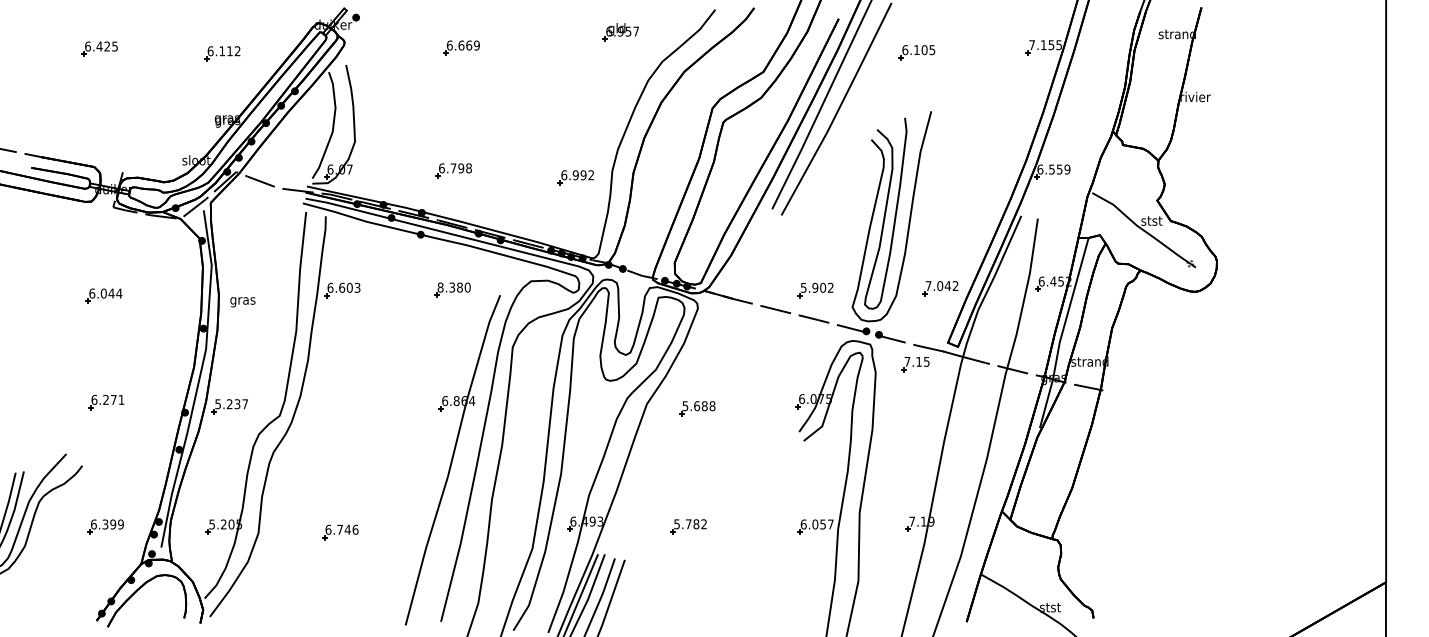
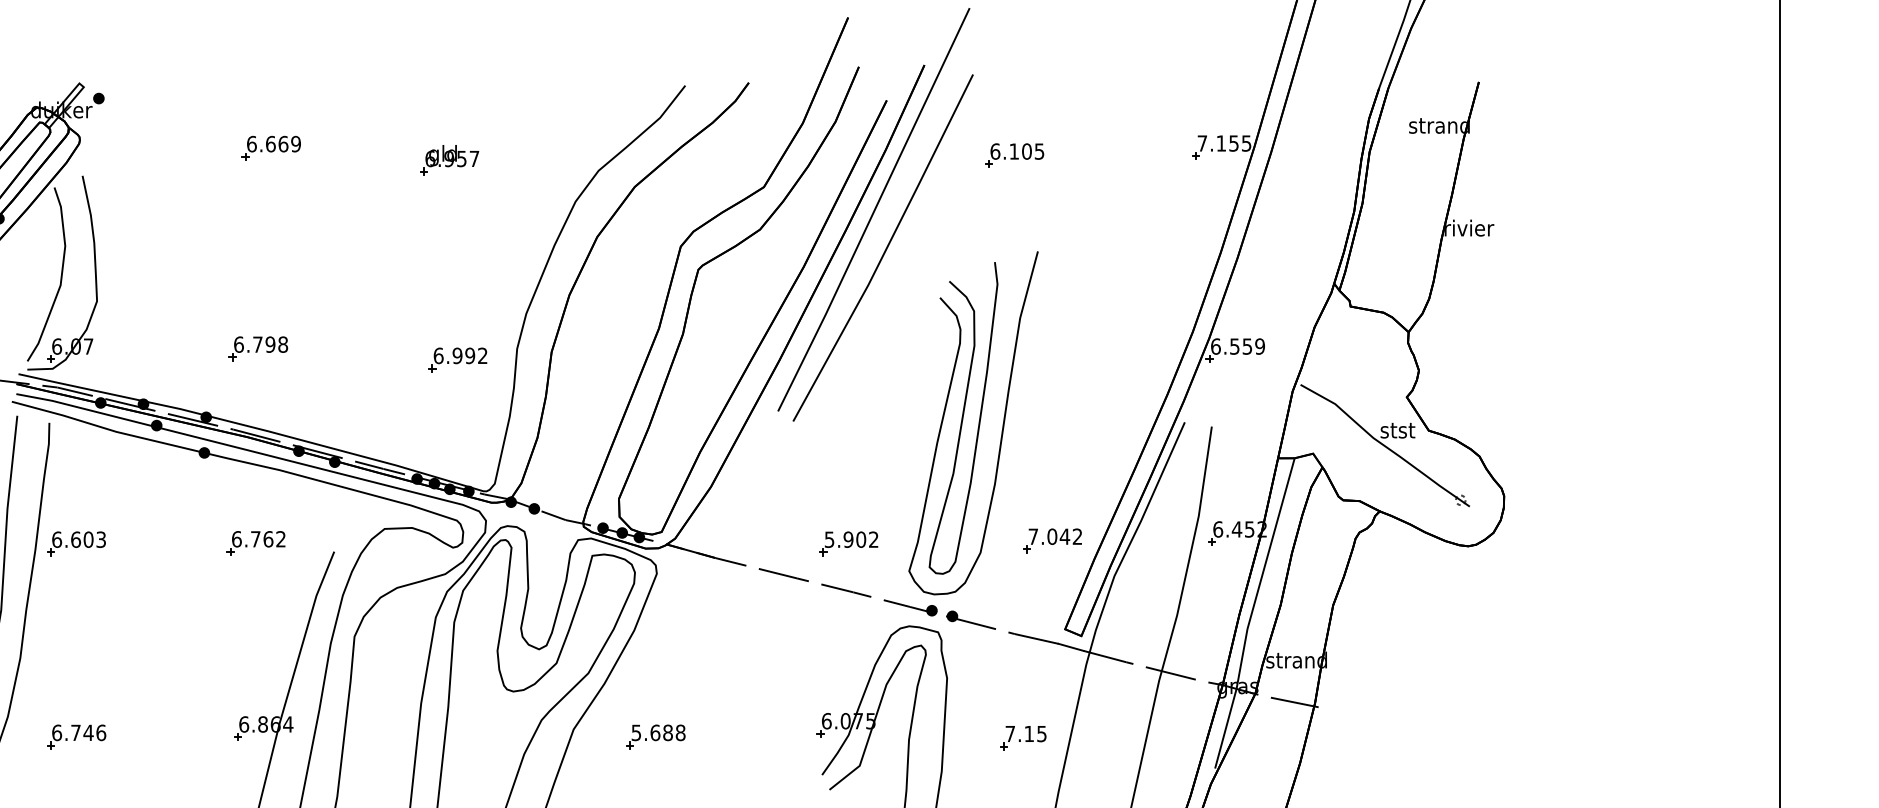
part: (620, 32) -> (448, 160), moved
text: (453, 287) -> (257, 539), 8.380 -> 6.762
part: (915, 364) -> (1023, 738), moved
part: (342, 408) -> (76, 736), added

